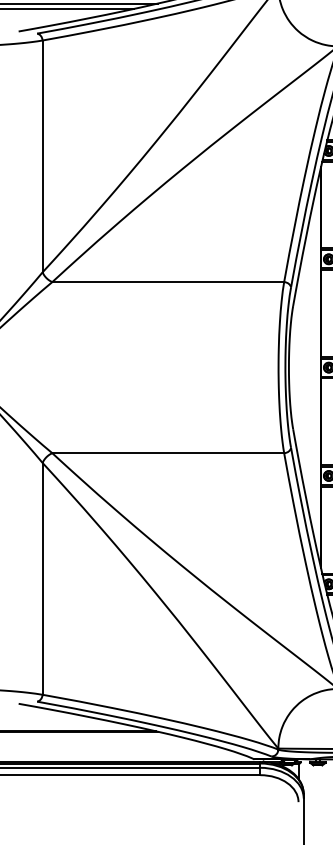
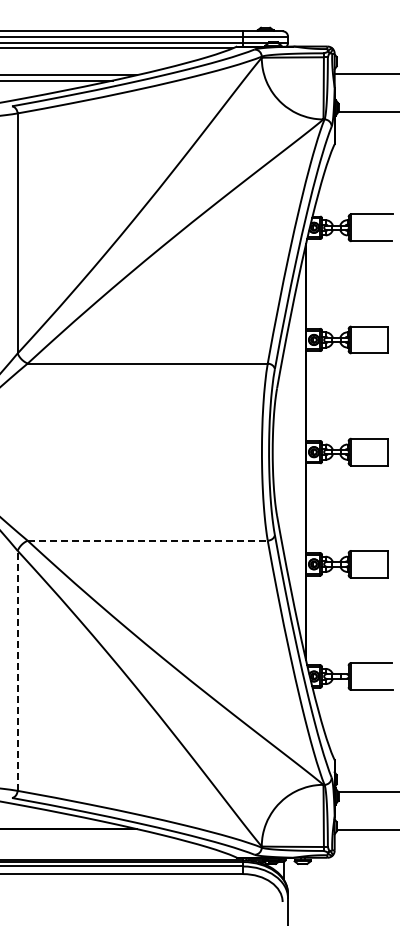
line: (168, 452) -> (148, 540), solid -> dashed
line: (42, 578) -> (17, 670), solid -> dashed

